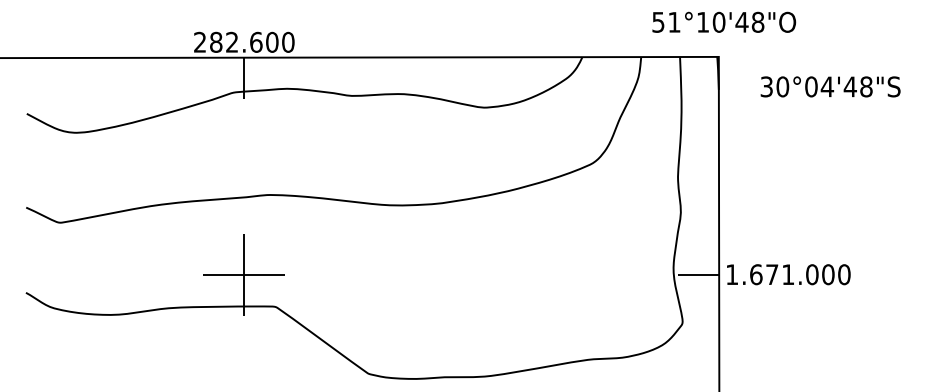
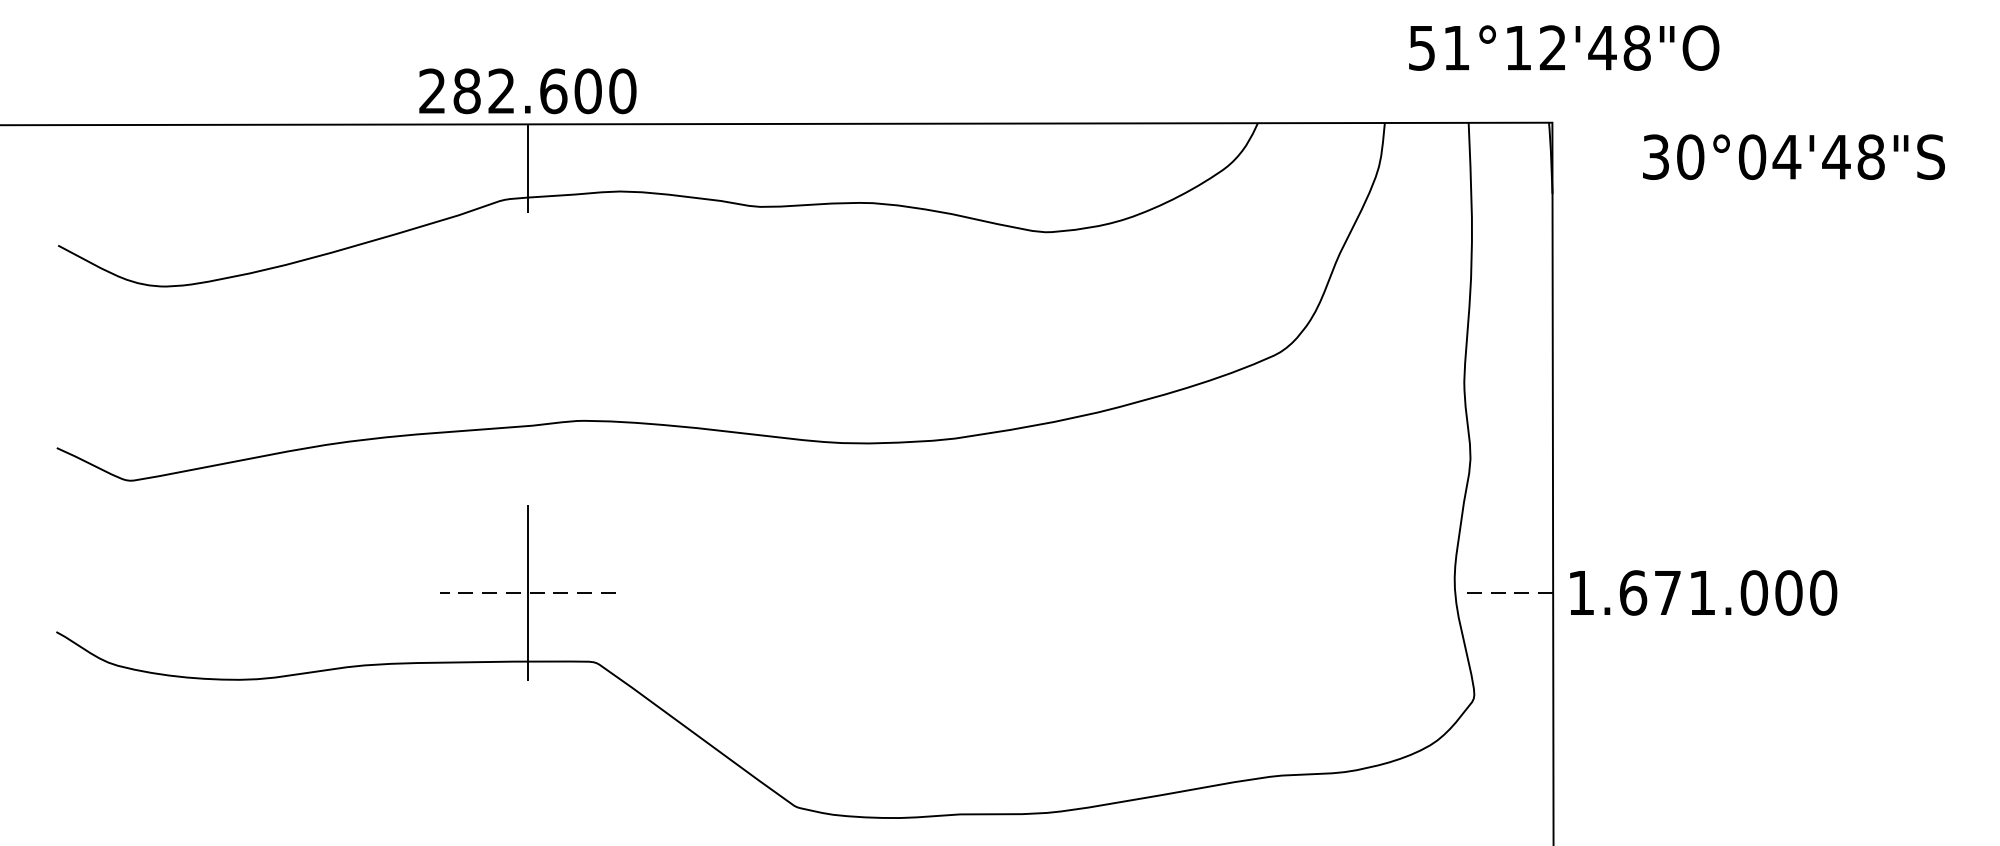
text: (718, 21) -> (1551, 46), 51°10'48"O -> 51°12'48"O
text: (830, 86) -> (1793, 156), moved
line: (244, 274) -> (528, 592), solid -> dashed
line: (698, 274) -> (1508, 592), solid -> dashed

